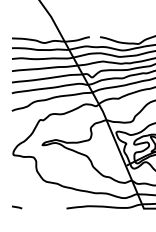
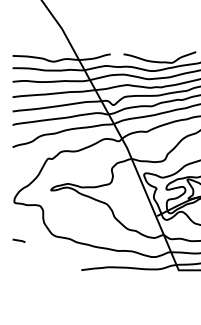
line: (16, 207) -> (18, 240), moved

